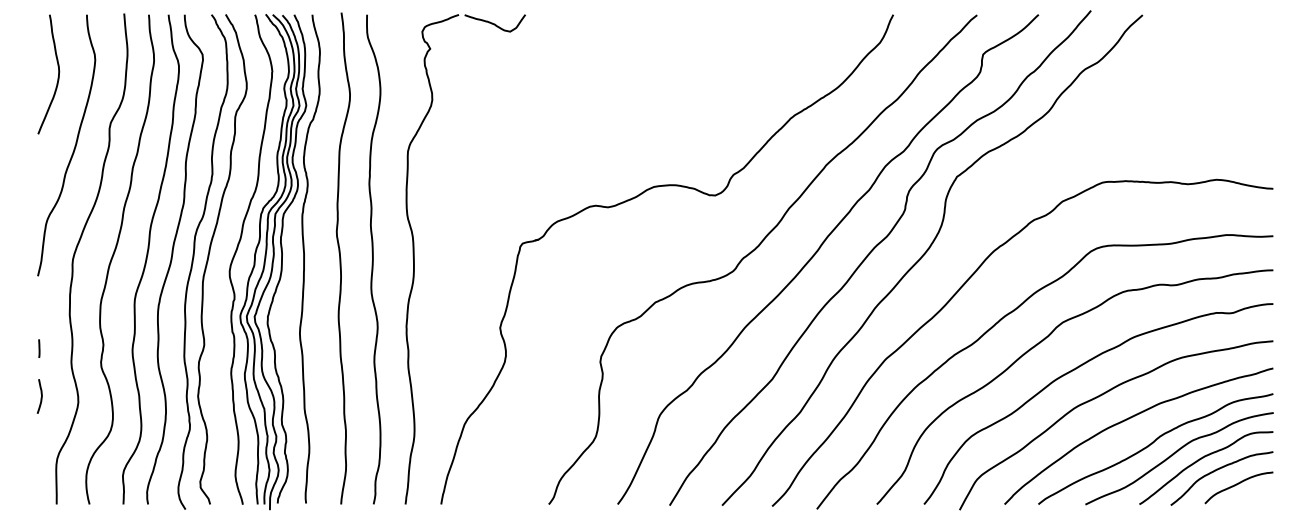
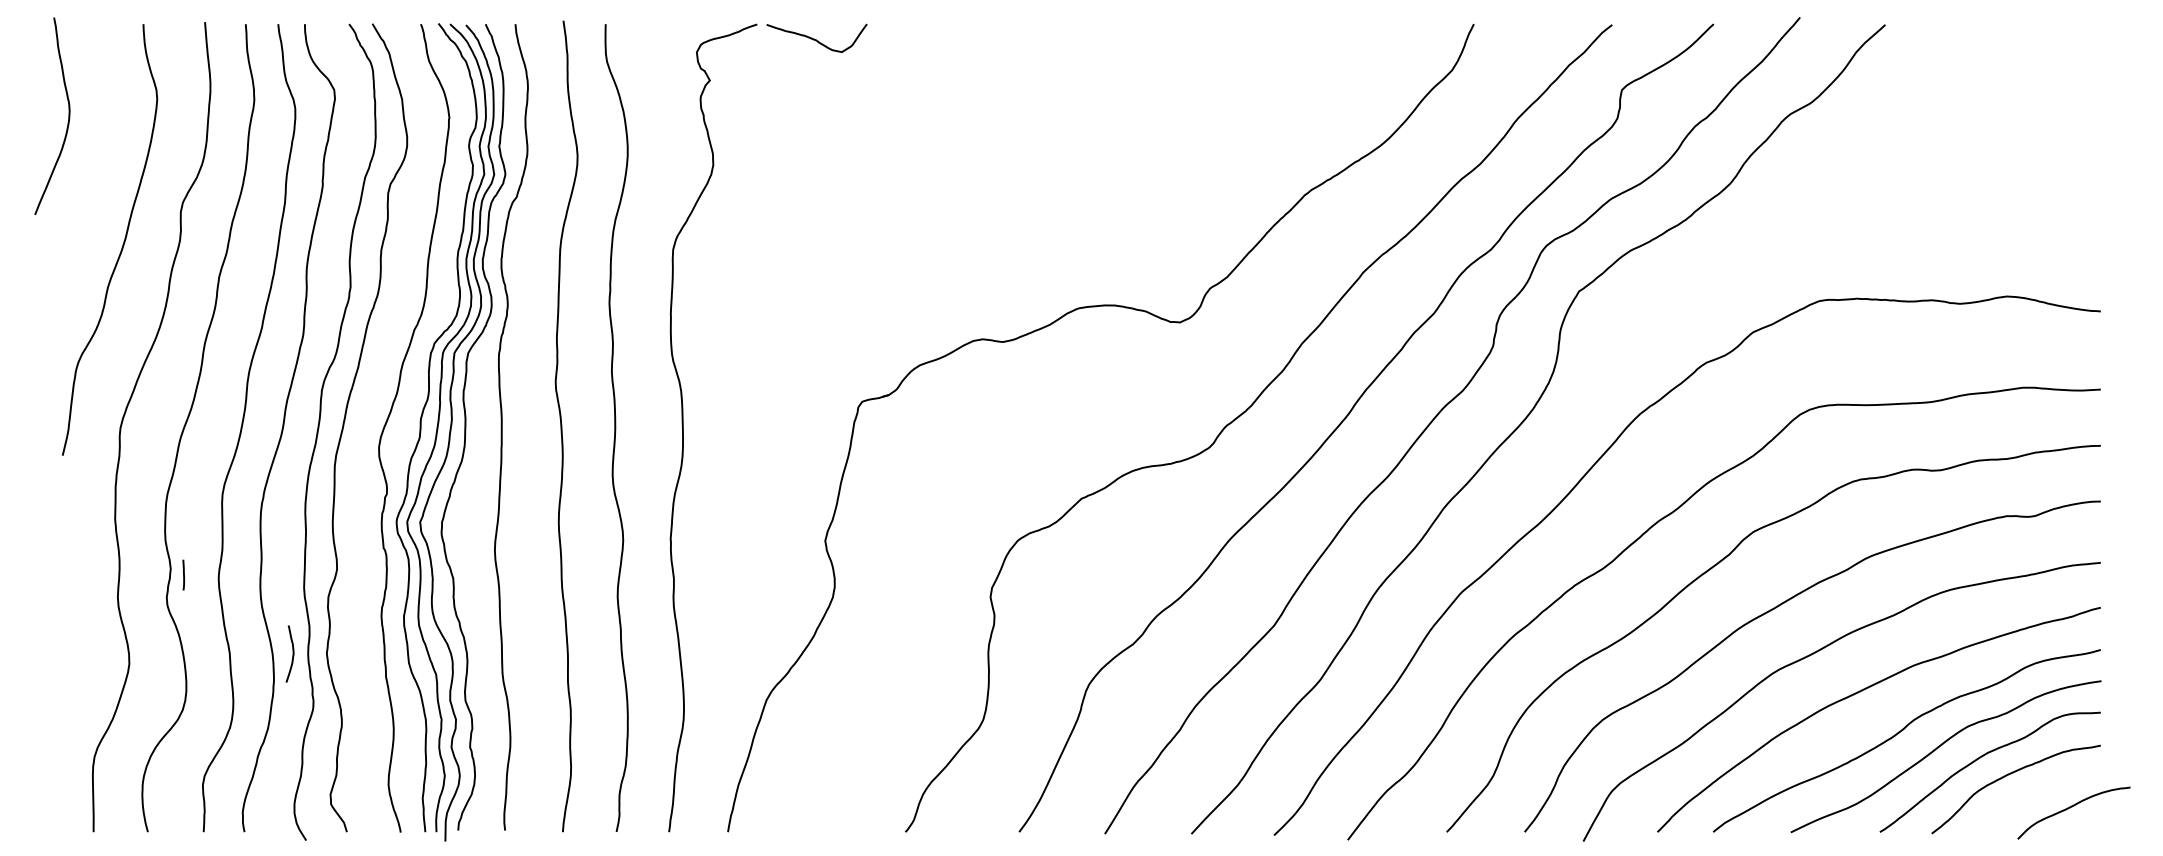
curve: (57, 77) -> (66, 121), moved
line: (39, 348) -> (184, 574), moved
curve: (40, 397) -> (291, 655), moved
curve: (1237, 485) -> (2071, 809), moved

